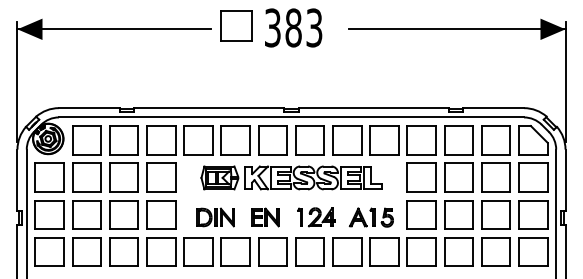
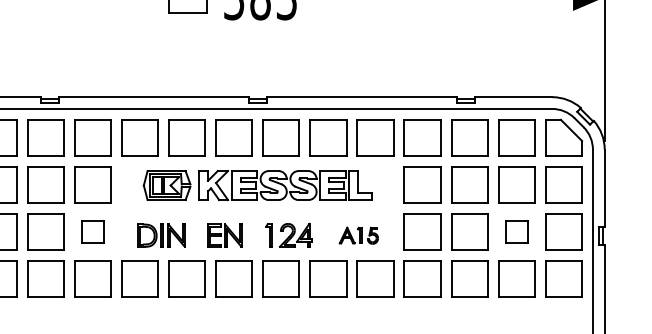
part: (161, 214) -> (93, 231), size x0.6
part: (495, 214) -> (516, 231), size x0.6
part: (370, 217) -> (357, 235), size x0.7

